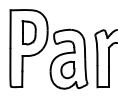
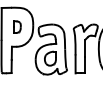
part: (29, 32) -> (17, 26), size x0.6

